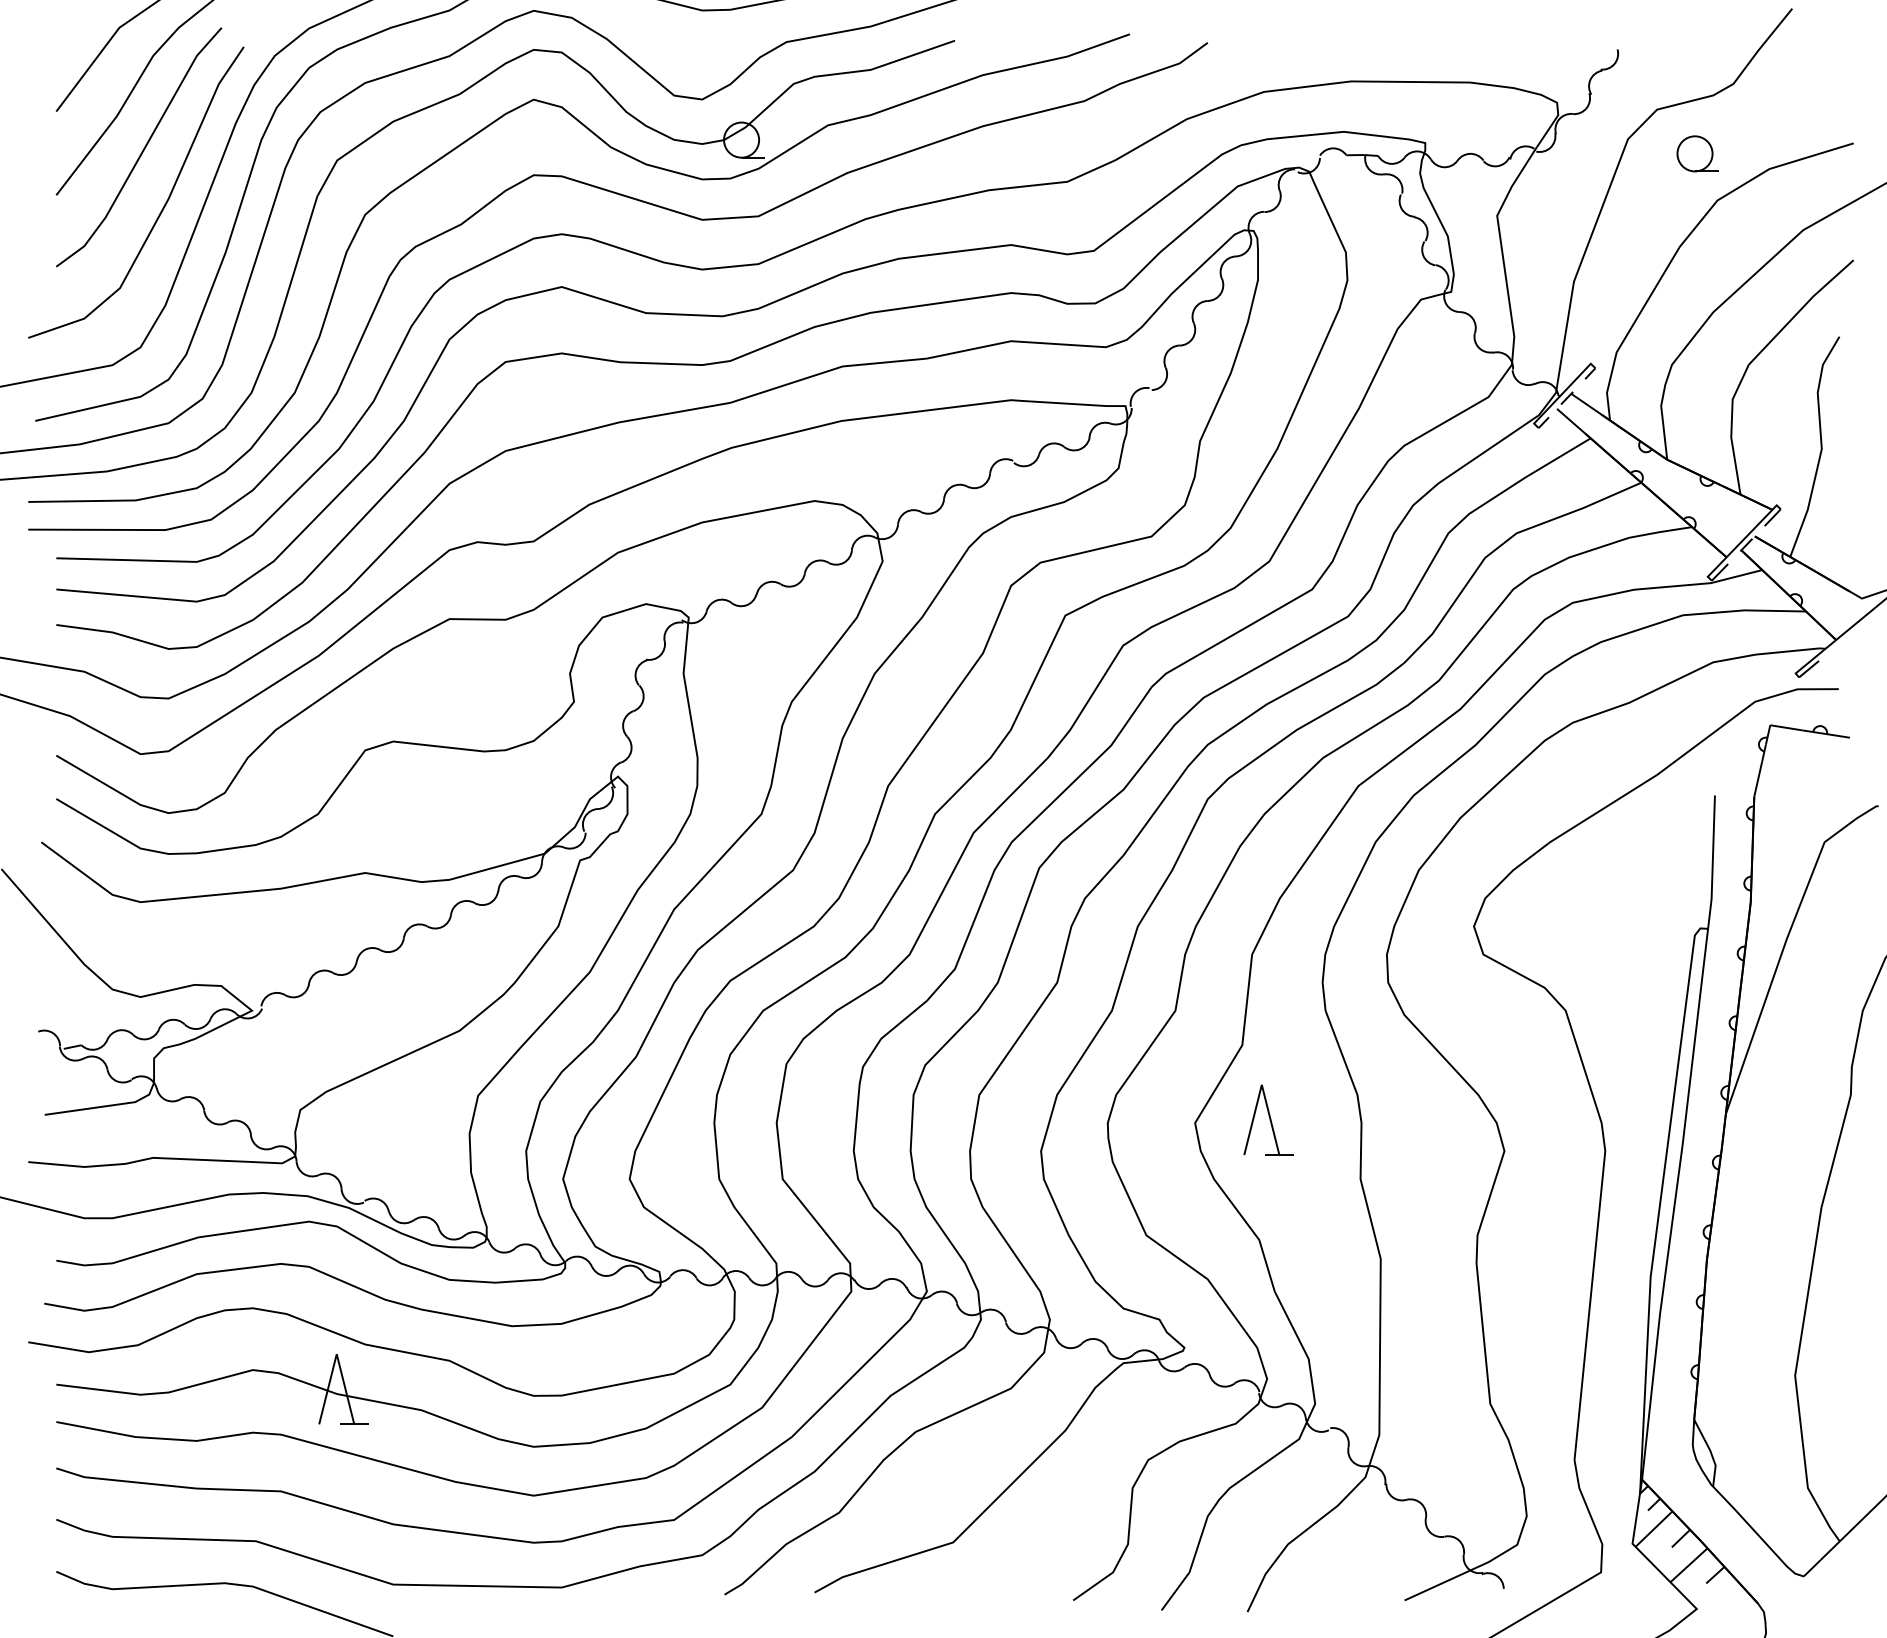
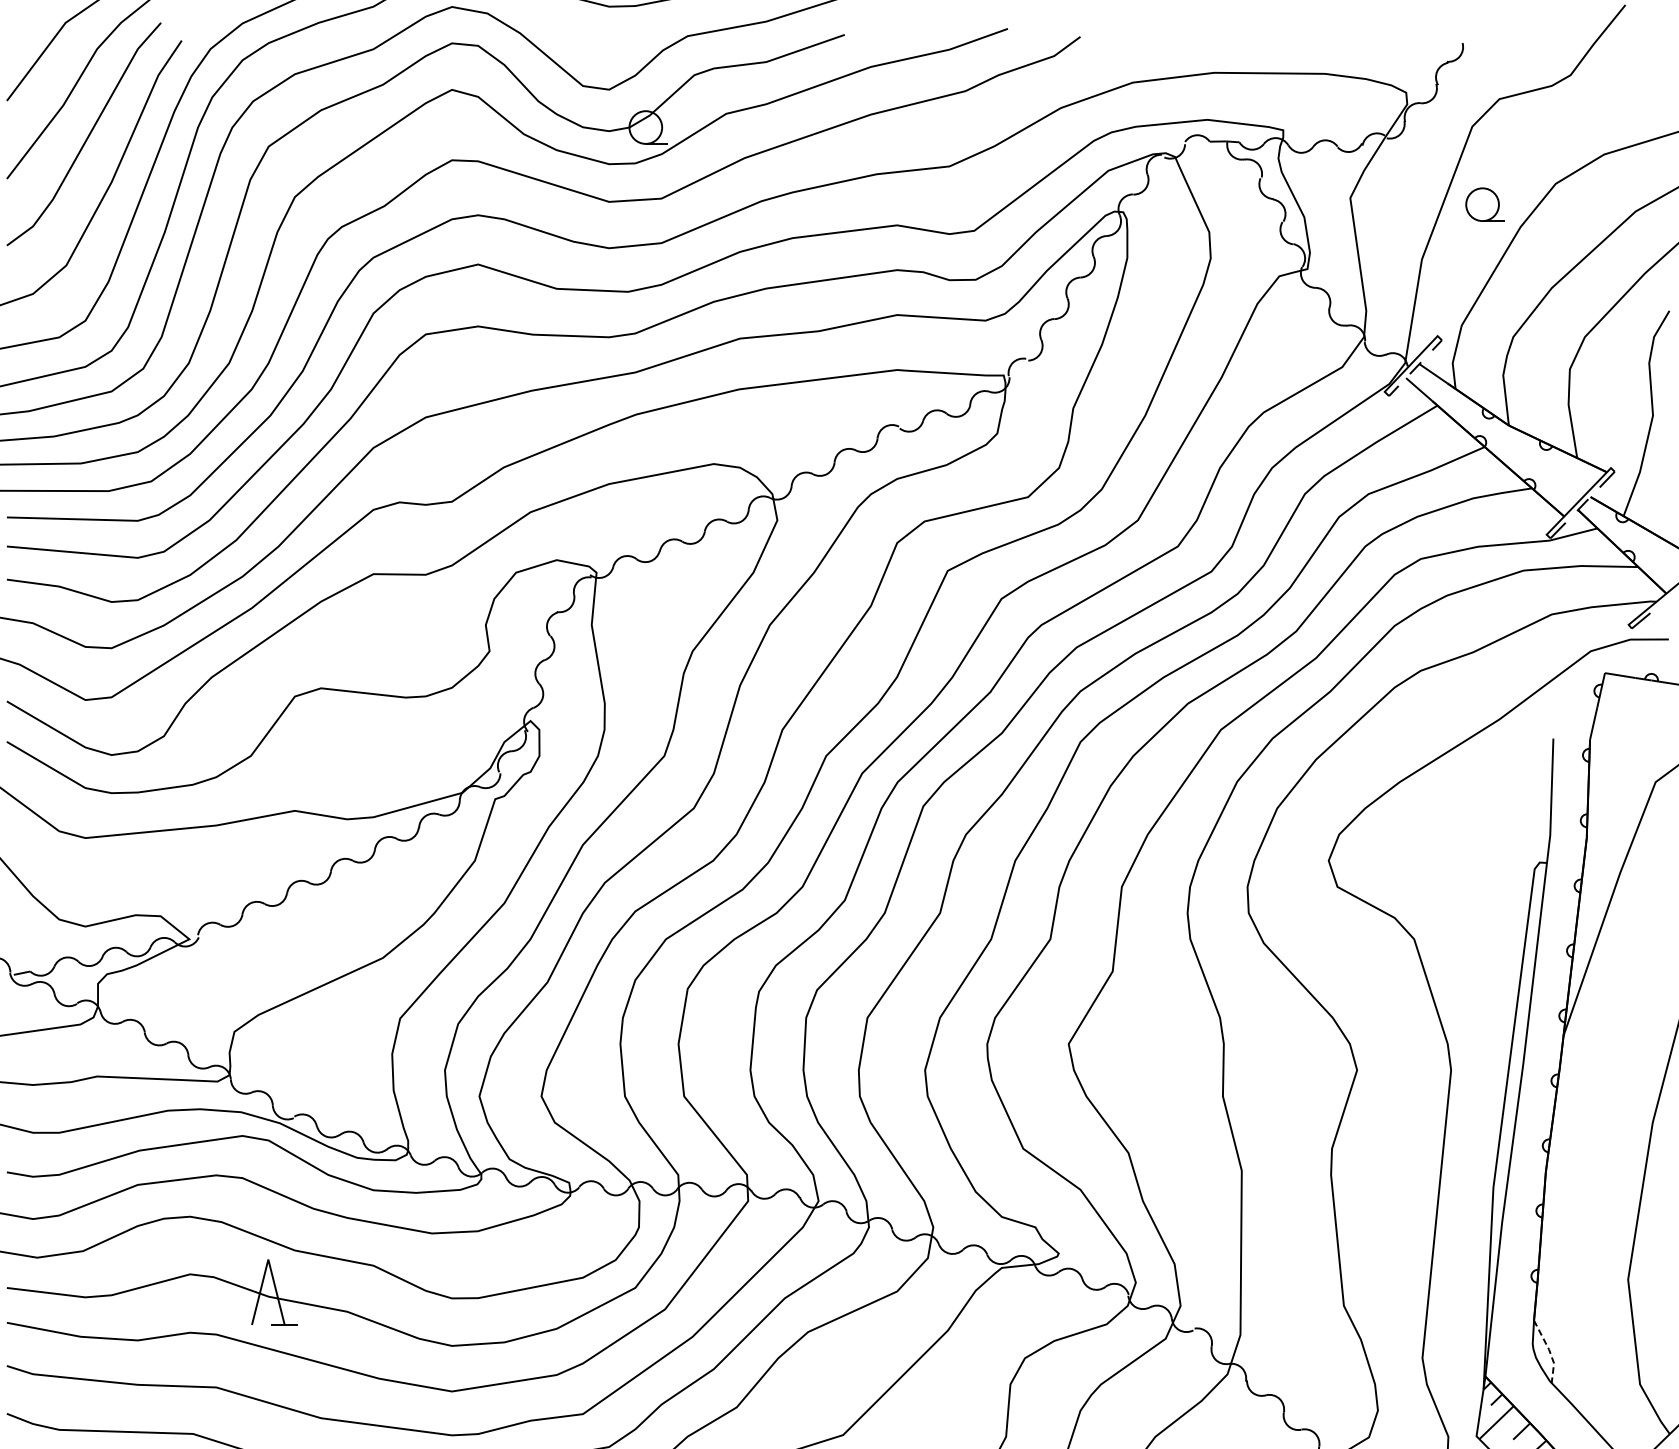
part: (1697, 153) -> (1484, 204), moved
part: (1268, 1119) -> (1137, 1040), removed
line: (1710, 1451) -> (1549, 1350), solid -> dashed

